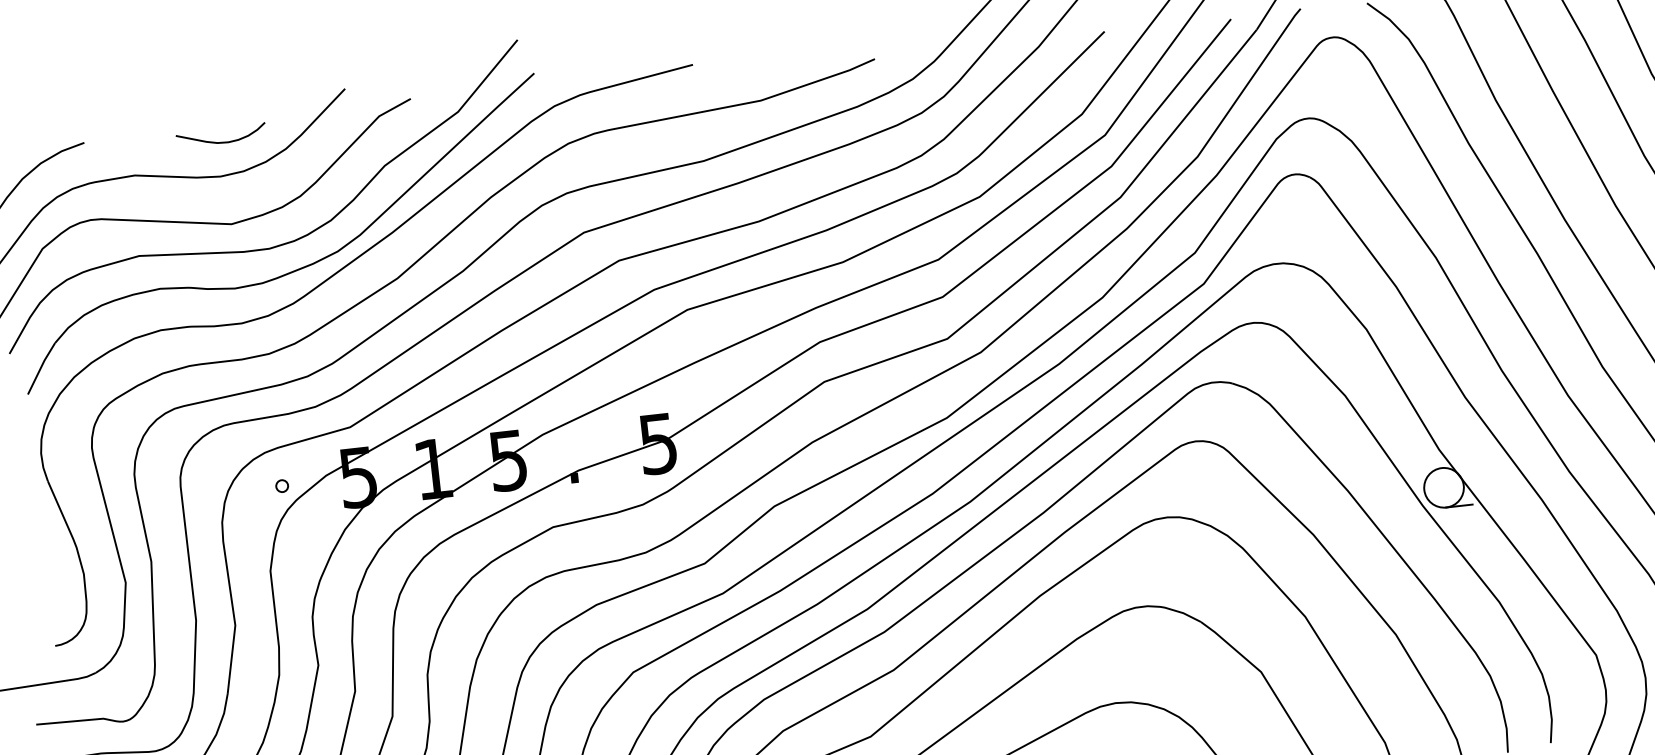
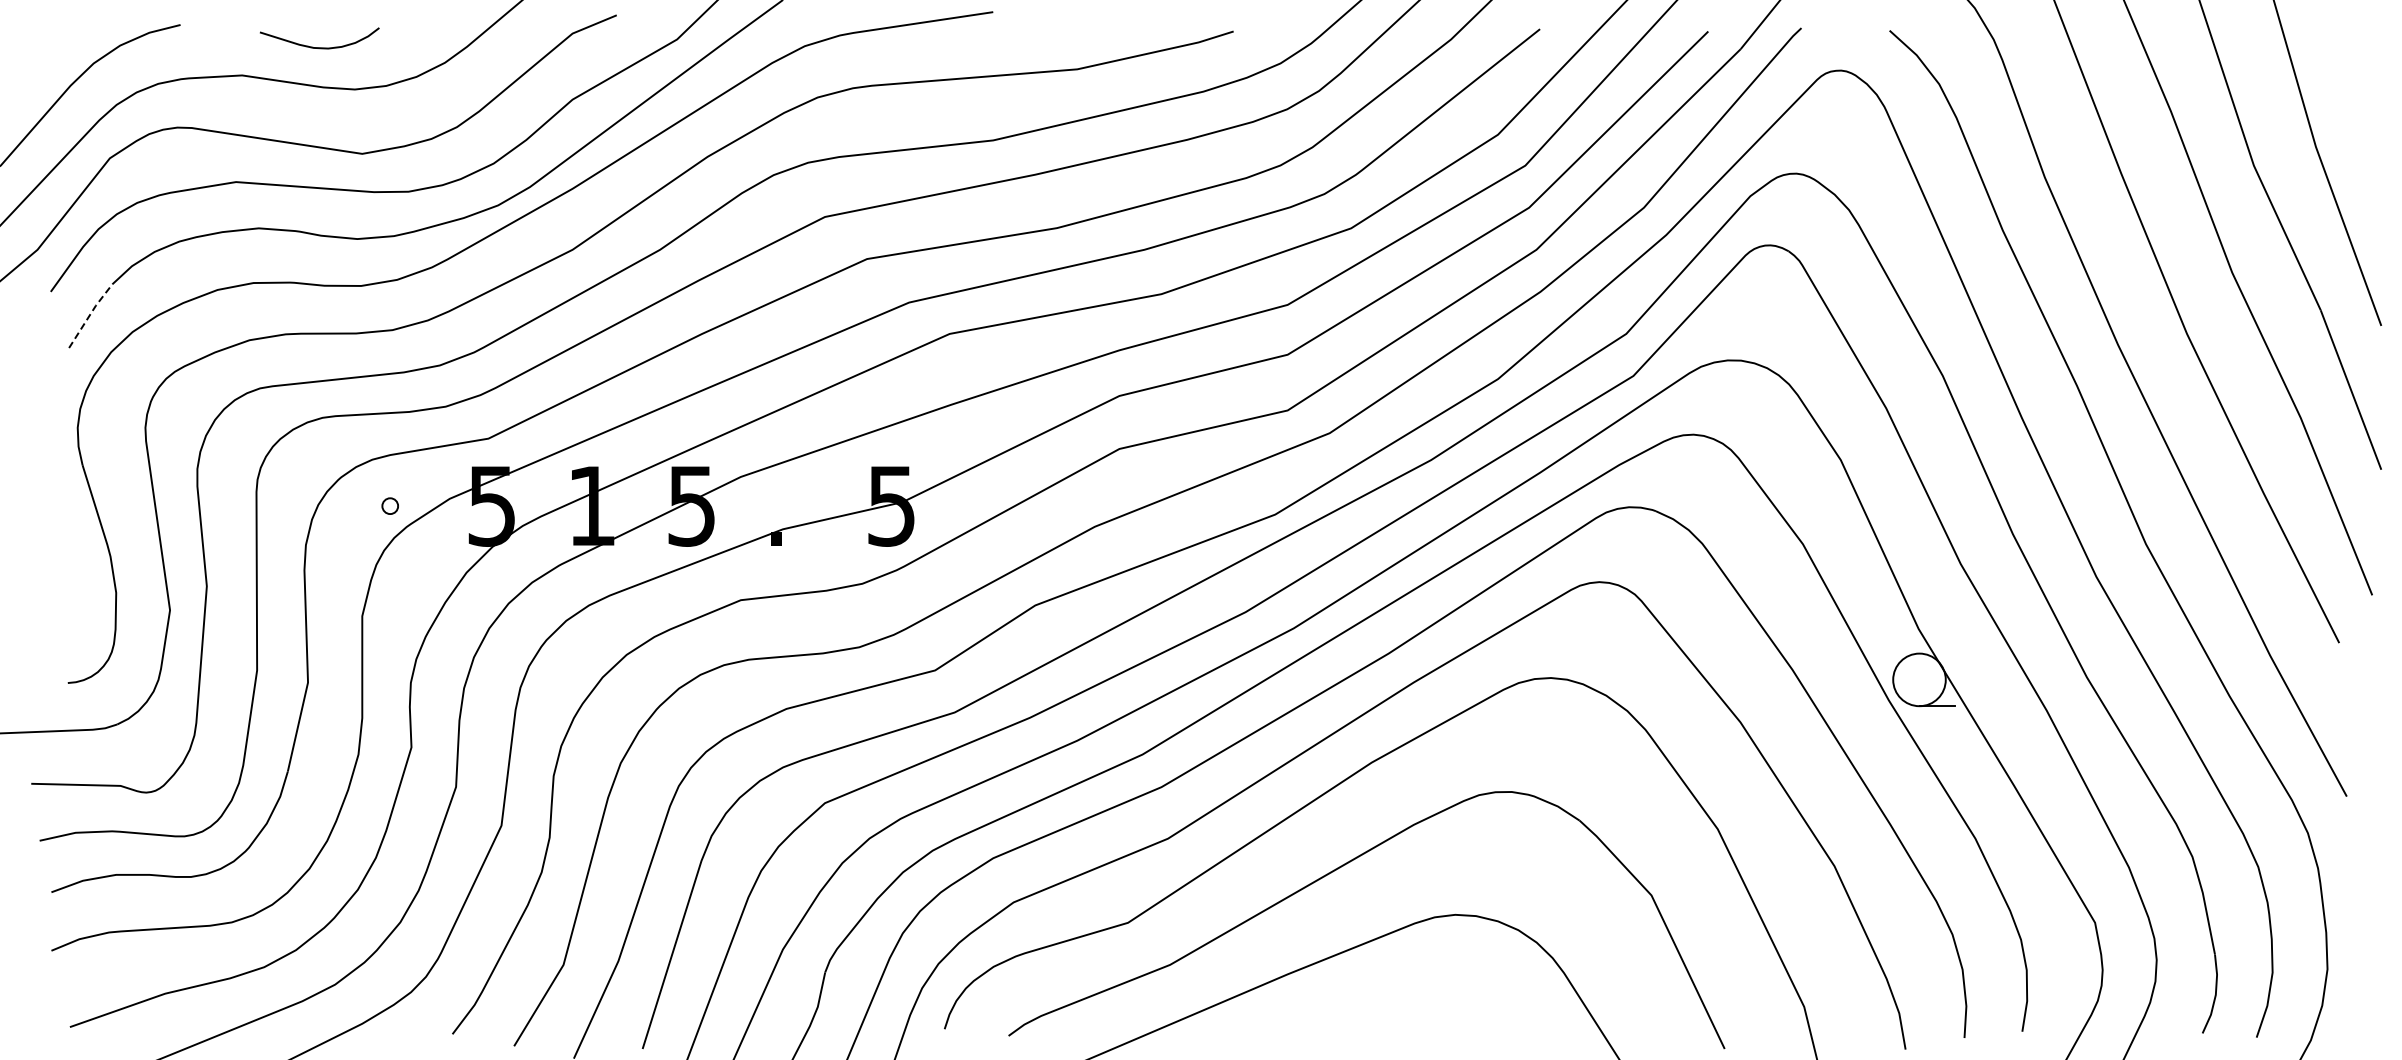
curve: (221, 142) -> (319, 47), moved
line: (41, 367) -> (90, 314), solid -> dashed

